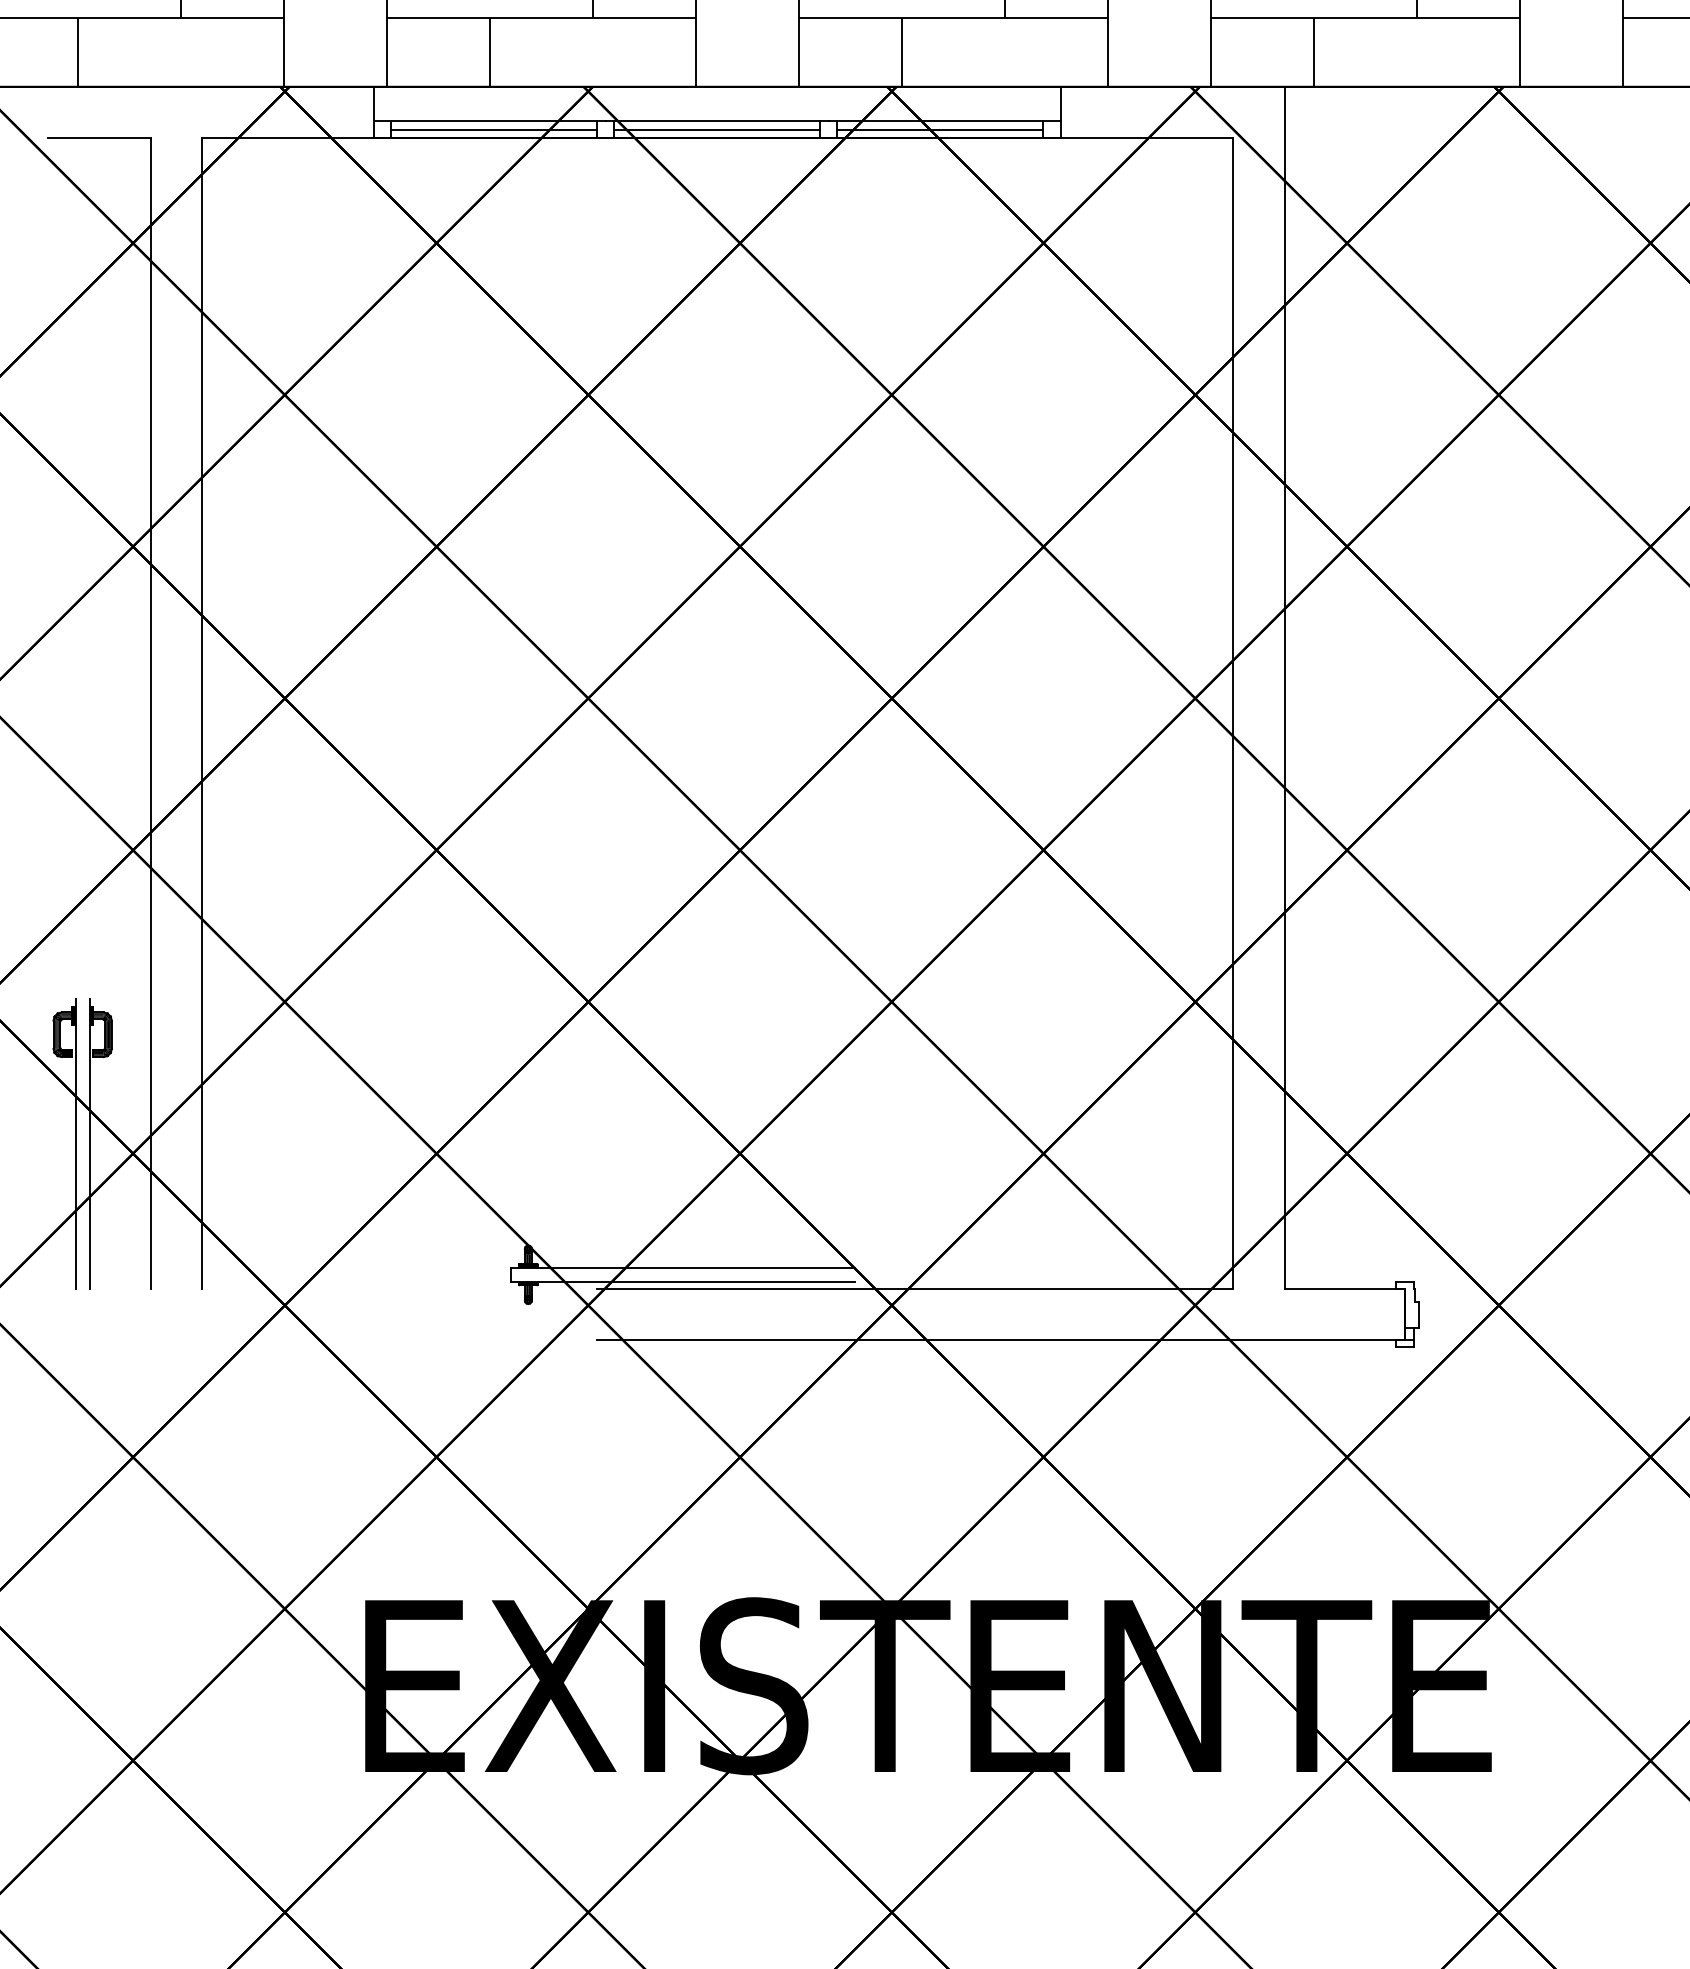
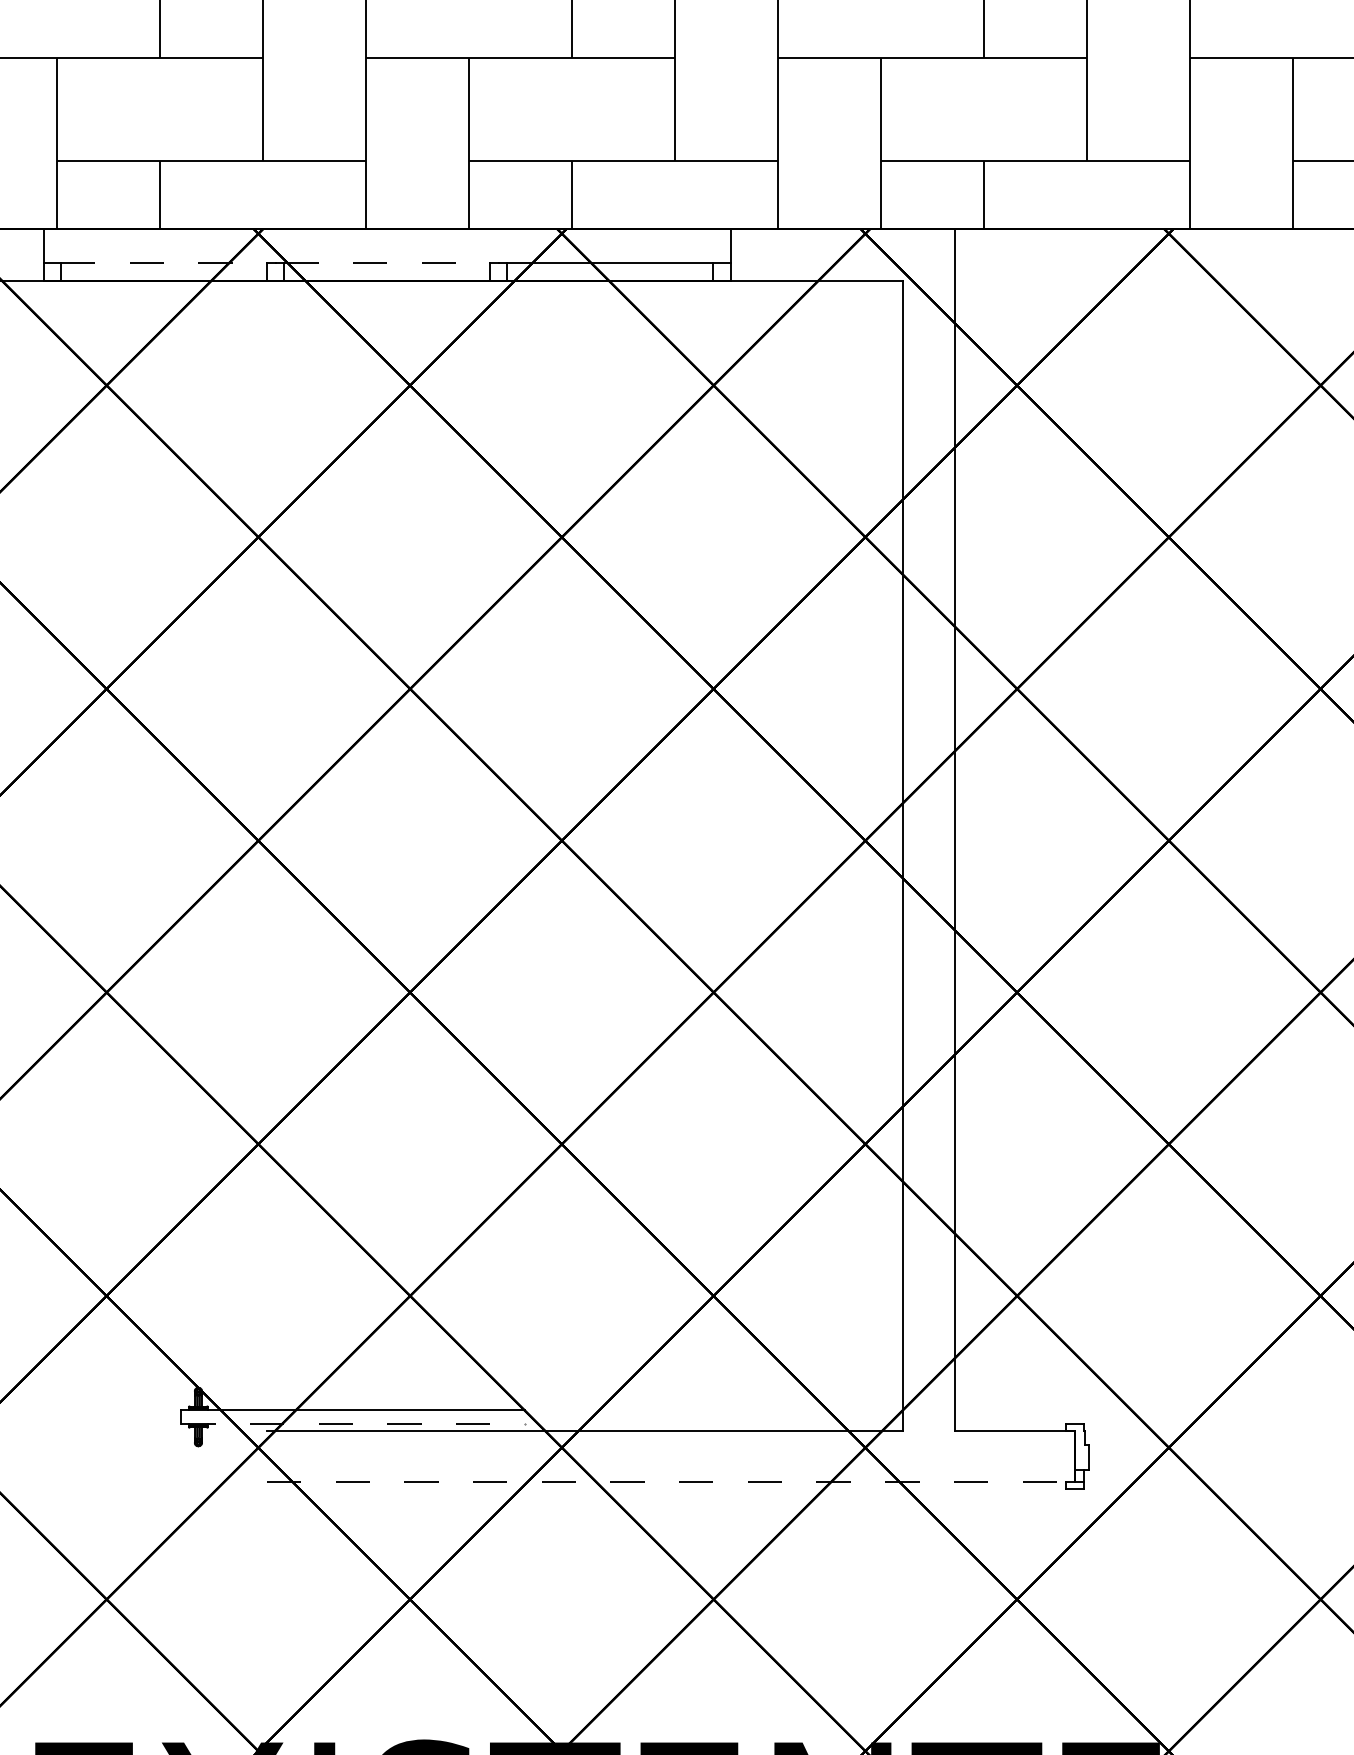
line: (494, 121) -> (164, 263), solid -> dashed
line: (717, 121) -> (387, 263), solid -> dashed
line: (494, 129) -> (164, 271), removed
line: (717, 129) -> (387, 271), removed
line: (940, 129) -> (610, 271), removed
line: (682, 1281) -> (352, 1423), solid -> dashed
line: (1000, 1340) -> (670, 1482), solid -> dashed

